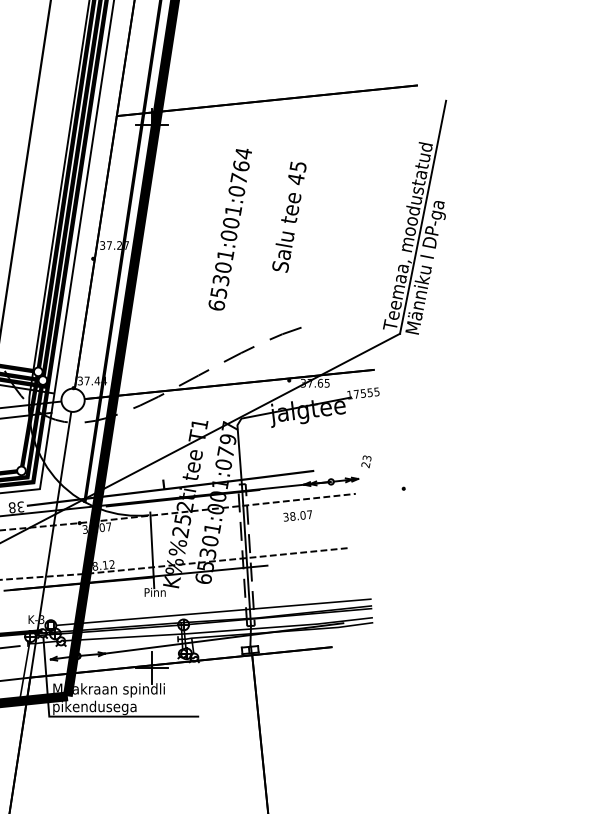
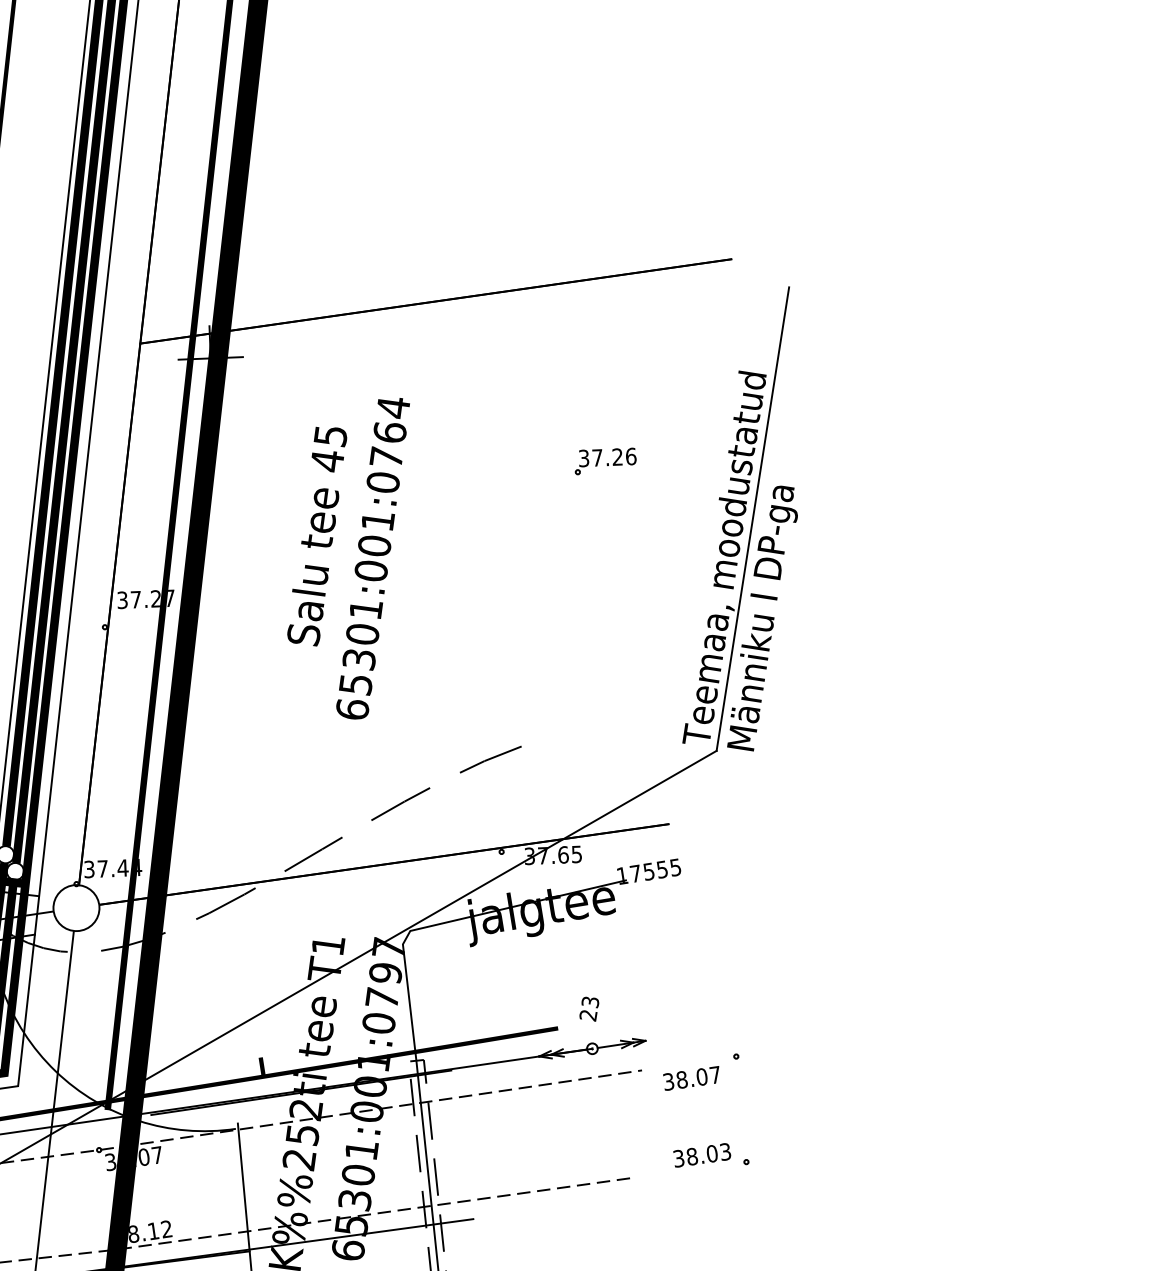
part: (349, 184) -> (605, 460), added
text: (289, 216) -> (317, 535), moved
text: (366, 461) -> (589, 1008), moved
text: (297, 515) -> (691, 1077), moved
part: (389, 538) -> (712, 1155), added

